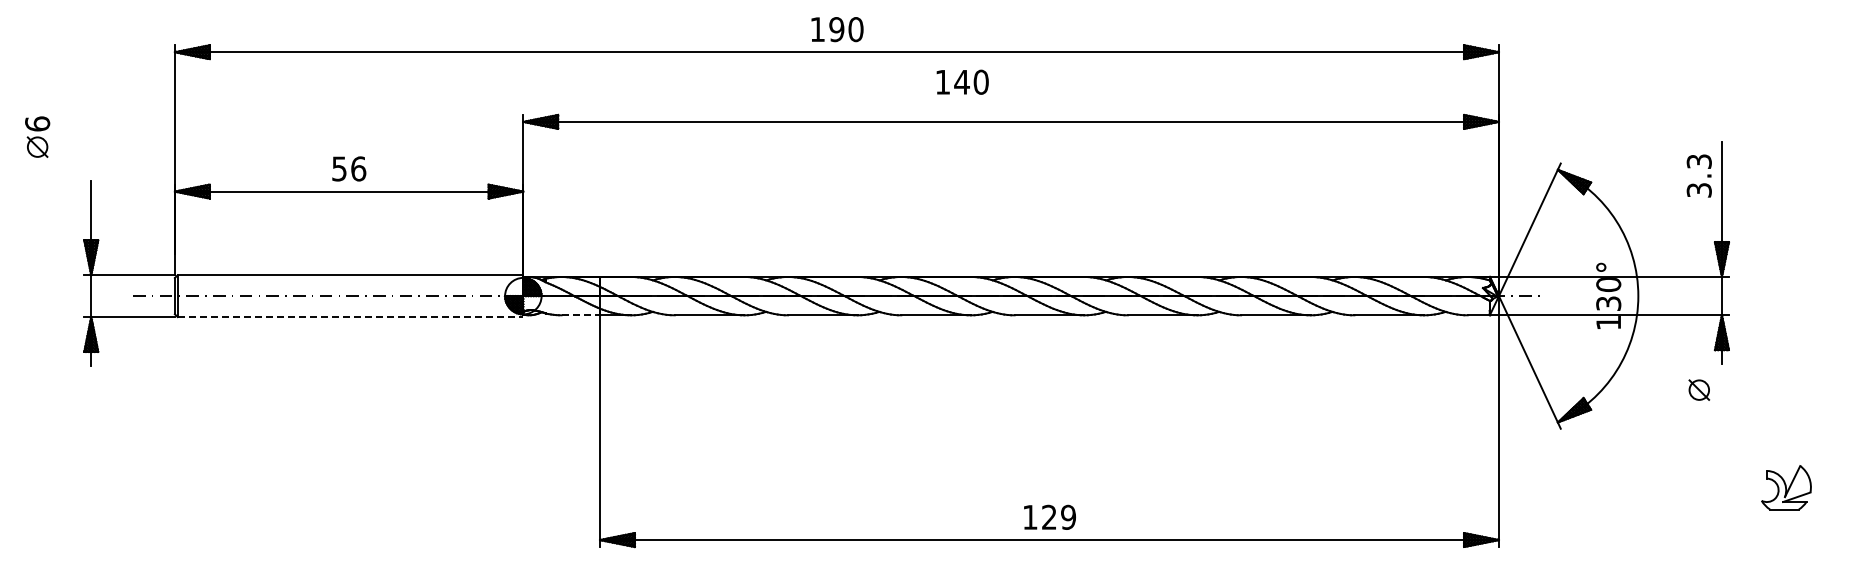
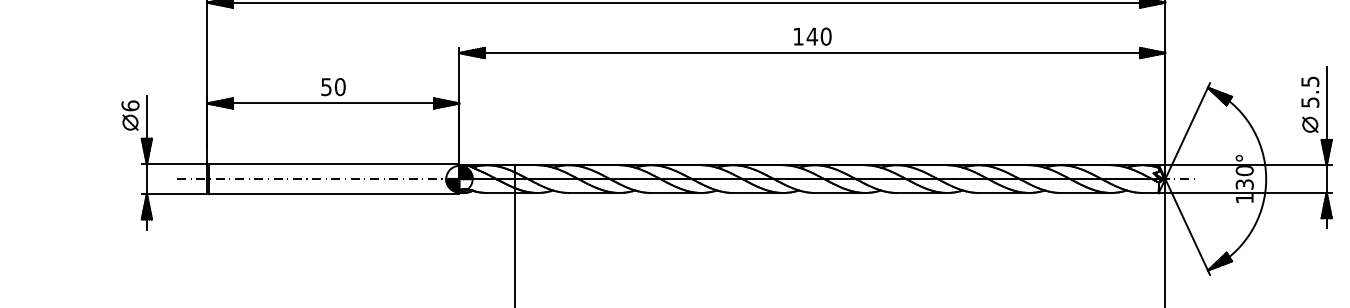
text: (962, 81) -> (812, 36), moved
part: (37, 136) -> (130, 114), moved
text: (358, 168) -> (340, 86), 56 -> 50
text: (1698, 175) -> (1309, 91), 3.3 -> 5.5
line: (581, 315) -> (501, 193), dashed -> solid
line: (350, 317) -> (334, 194), dashed -> solid
part: (1699, 389) -> (1310, 124), moved

